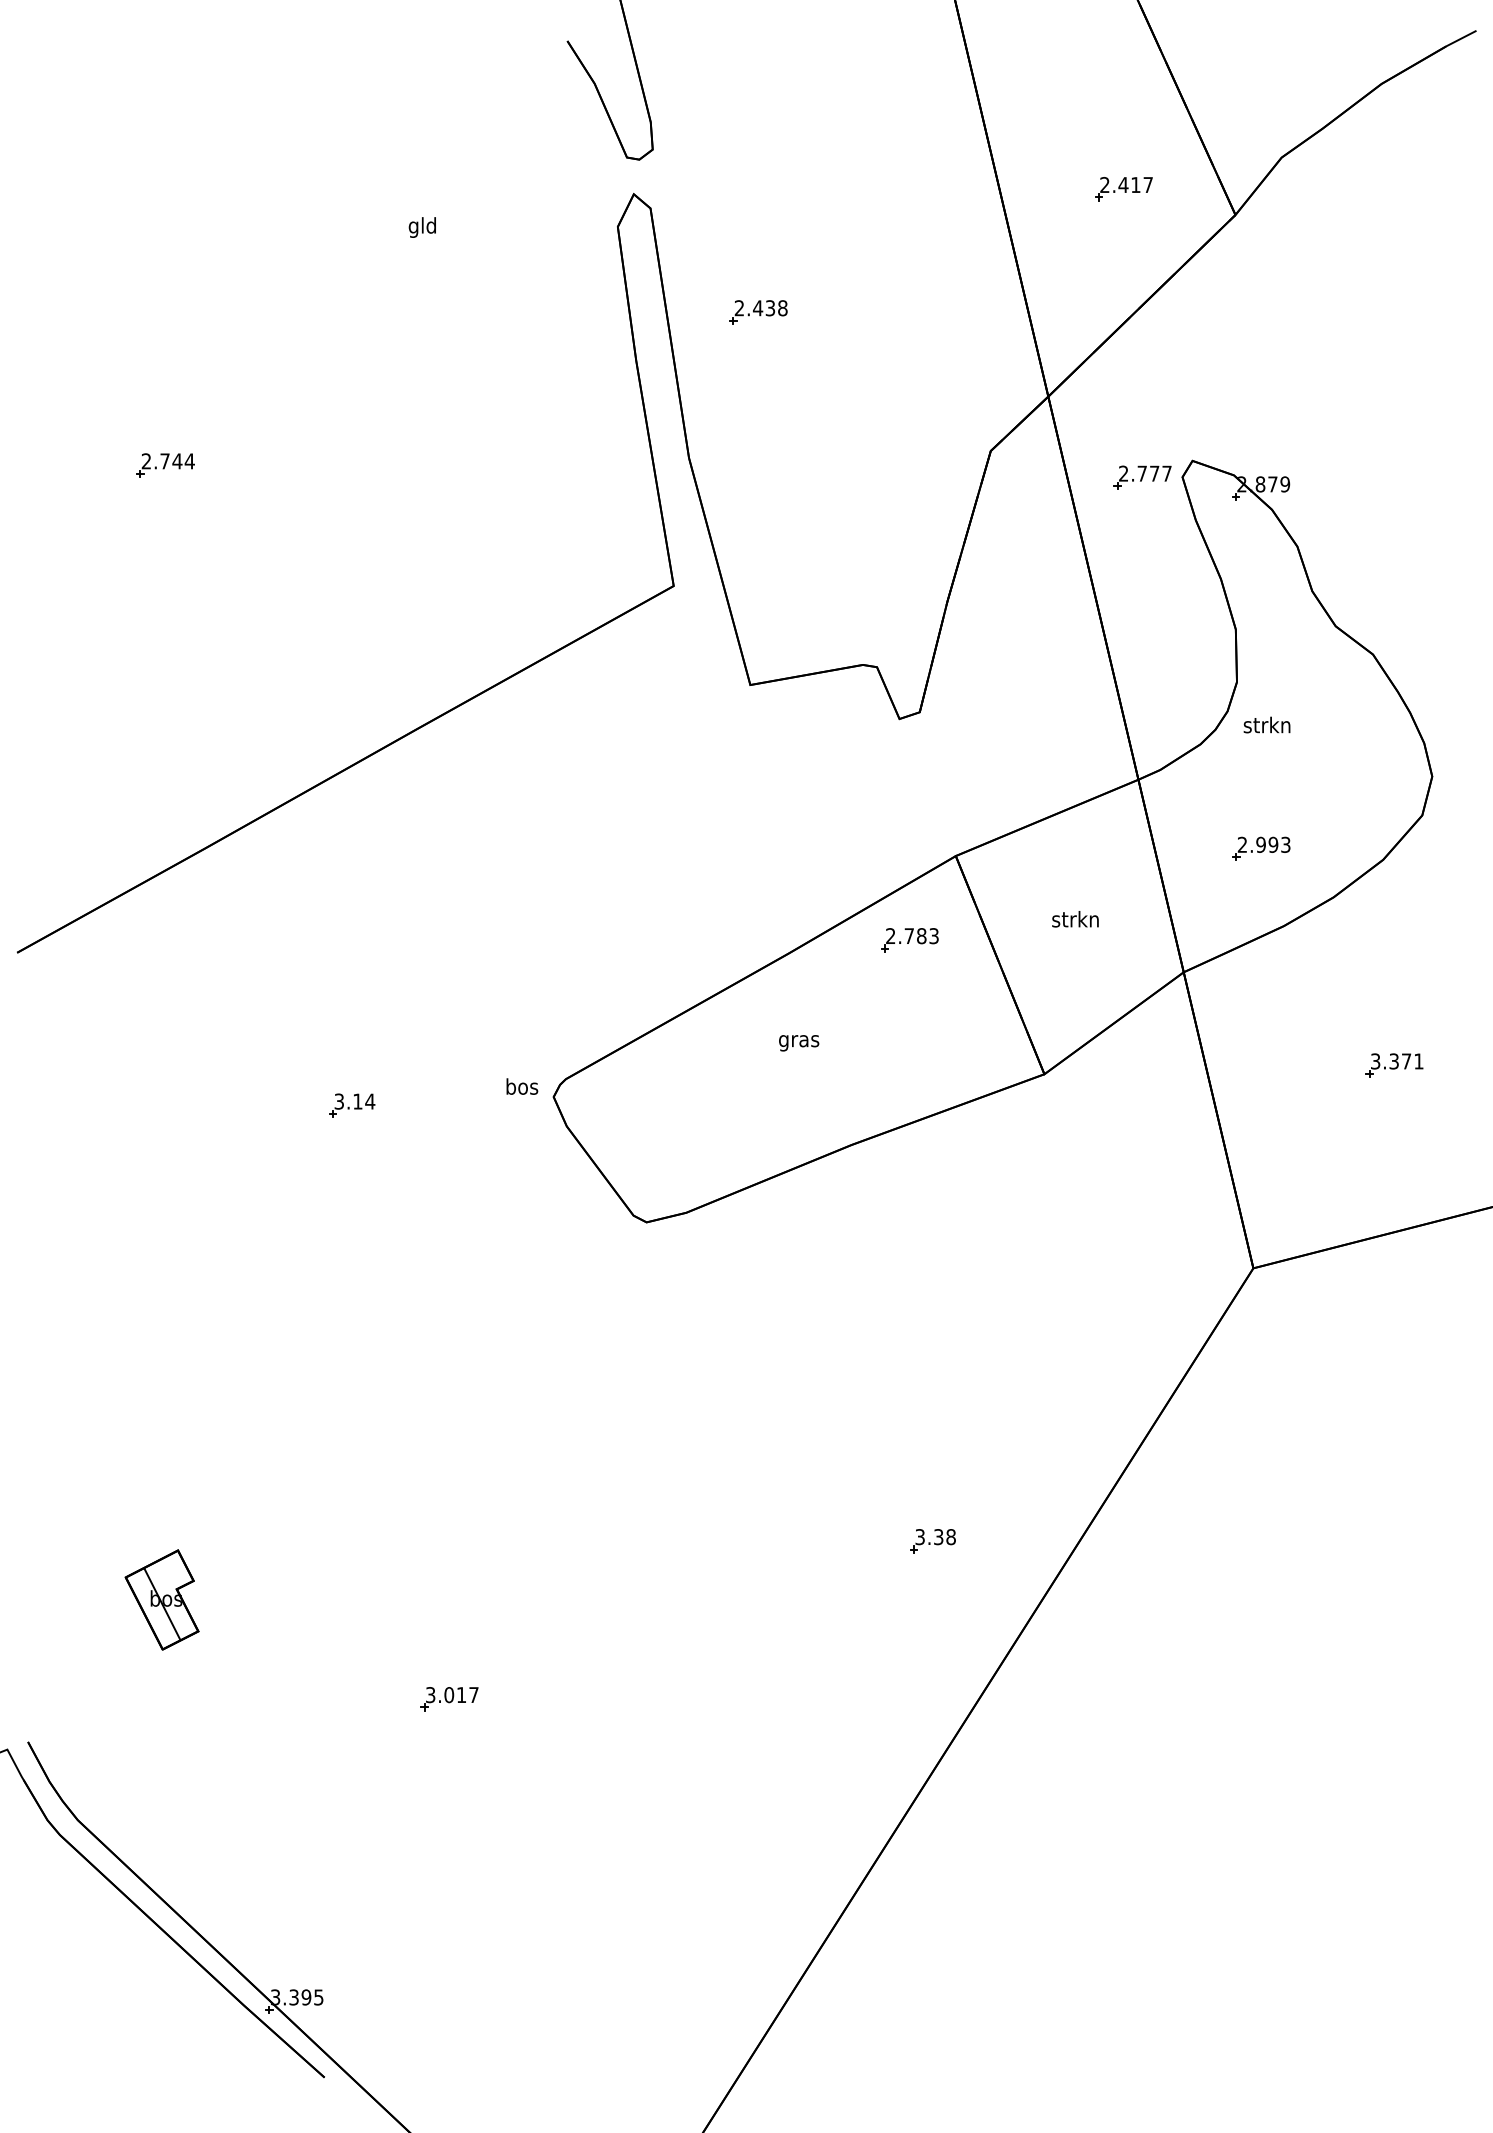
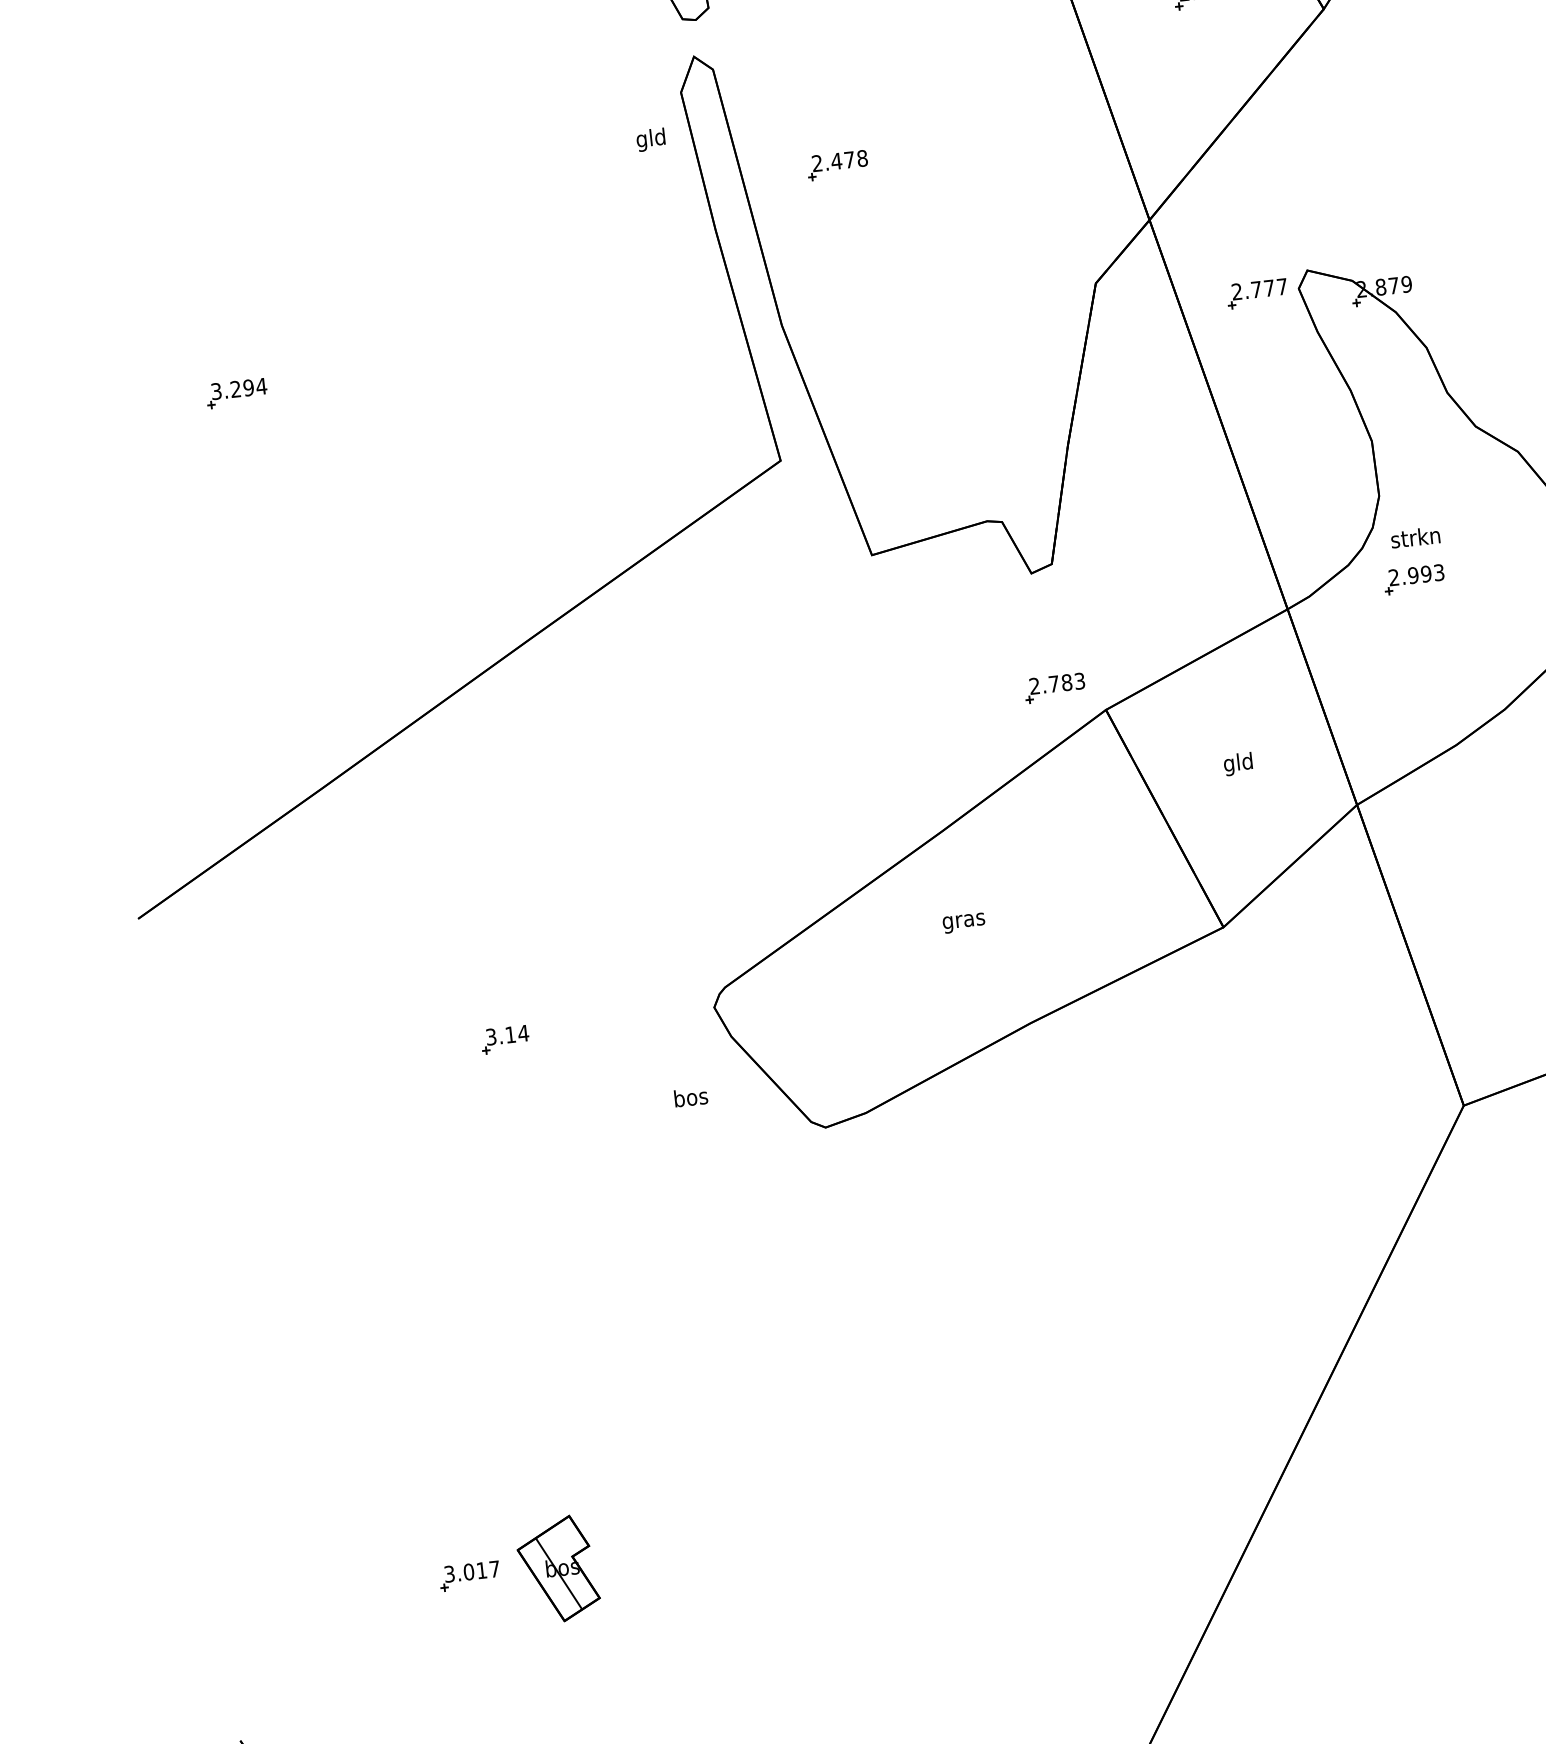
text: (421, 227) -> (650, 139), moved
text: (770, 308) -> (849, 160), 2.438 -> 2.478
text: (162, 461) -> (233, 389), 2.744 -> 3.294
part: (1261, 848) -> (1414, 579), moved
text: (1075, 921) -> (1238, 764), strkn -> gld
part: (909, 940) -> (1054, 688), moved
text: (522, 1086) -> (691, 1097), moved
part: (932, 1541) -> (1160, 1427), removed
part: (161, 1599) -> (557, 1569), moved
part: (449, 1699) -> (469, 1576), moved

